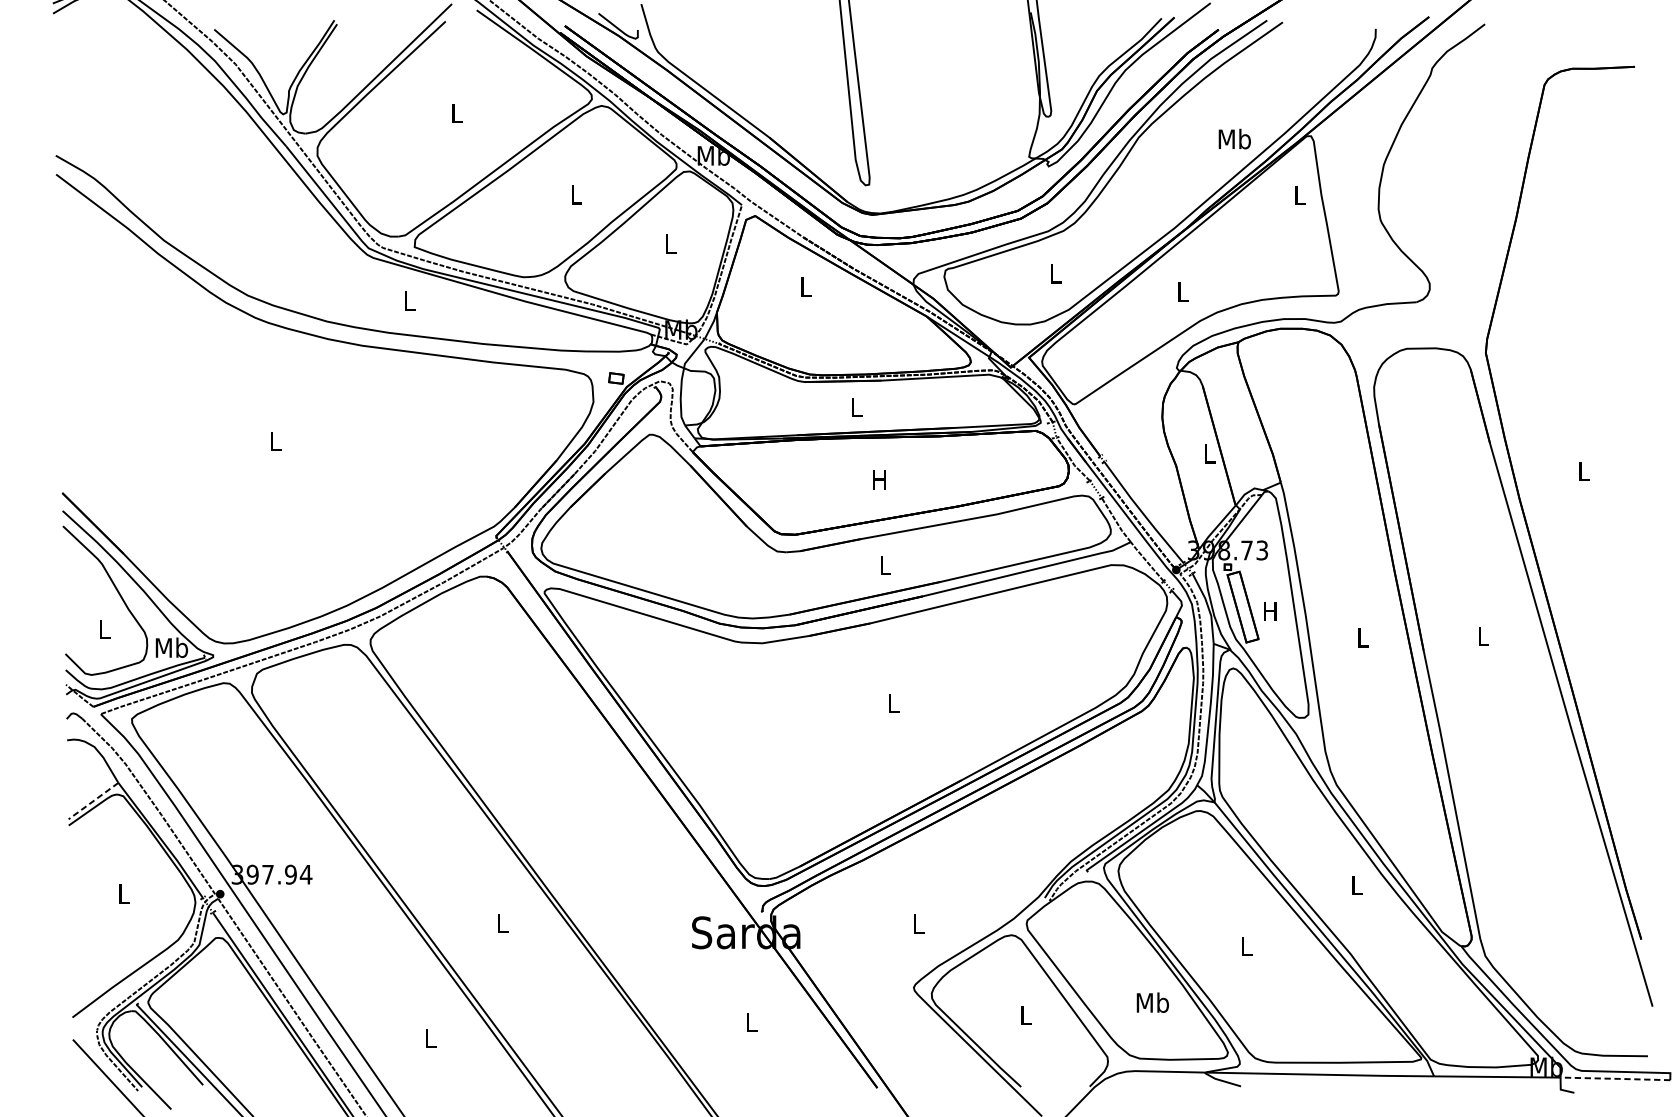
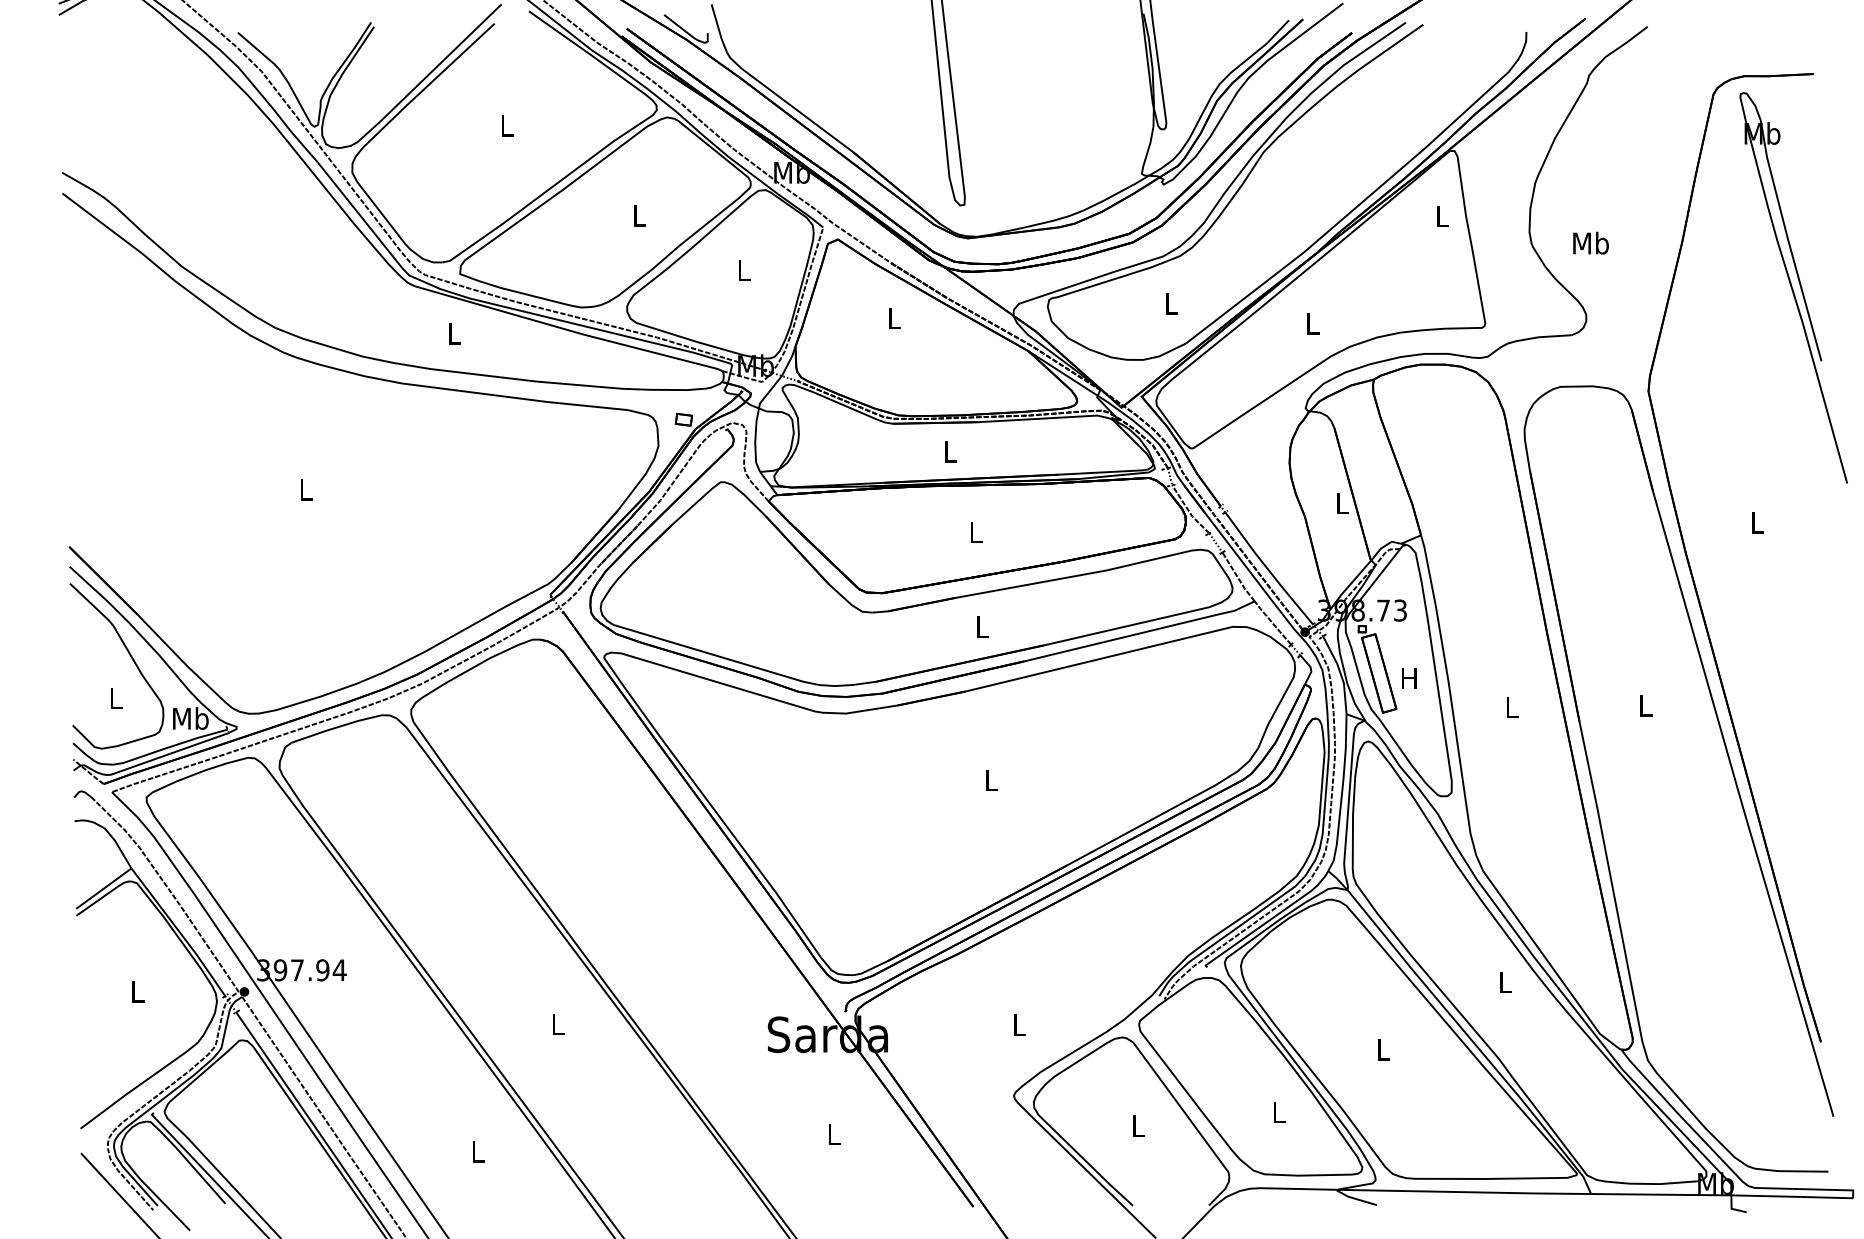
text: (1234, 138) -> (1590, 242), moved
part: (1616, 259) -> (1793, 287), added
text: (879, 480) -> (975, 532), H -> L
line: (93, 800) -> (103, 888), dashed -> solid
text: (1153, 1001) -> (1279, 1111), Mb -> L
line: (1616, 1078) -> (1793, 1196), dashed -> solid

